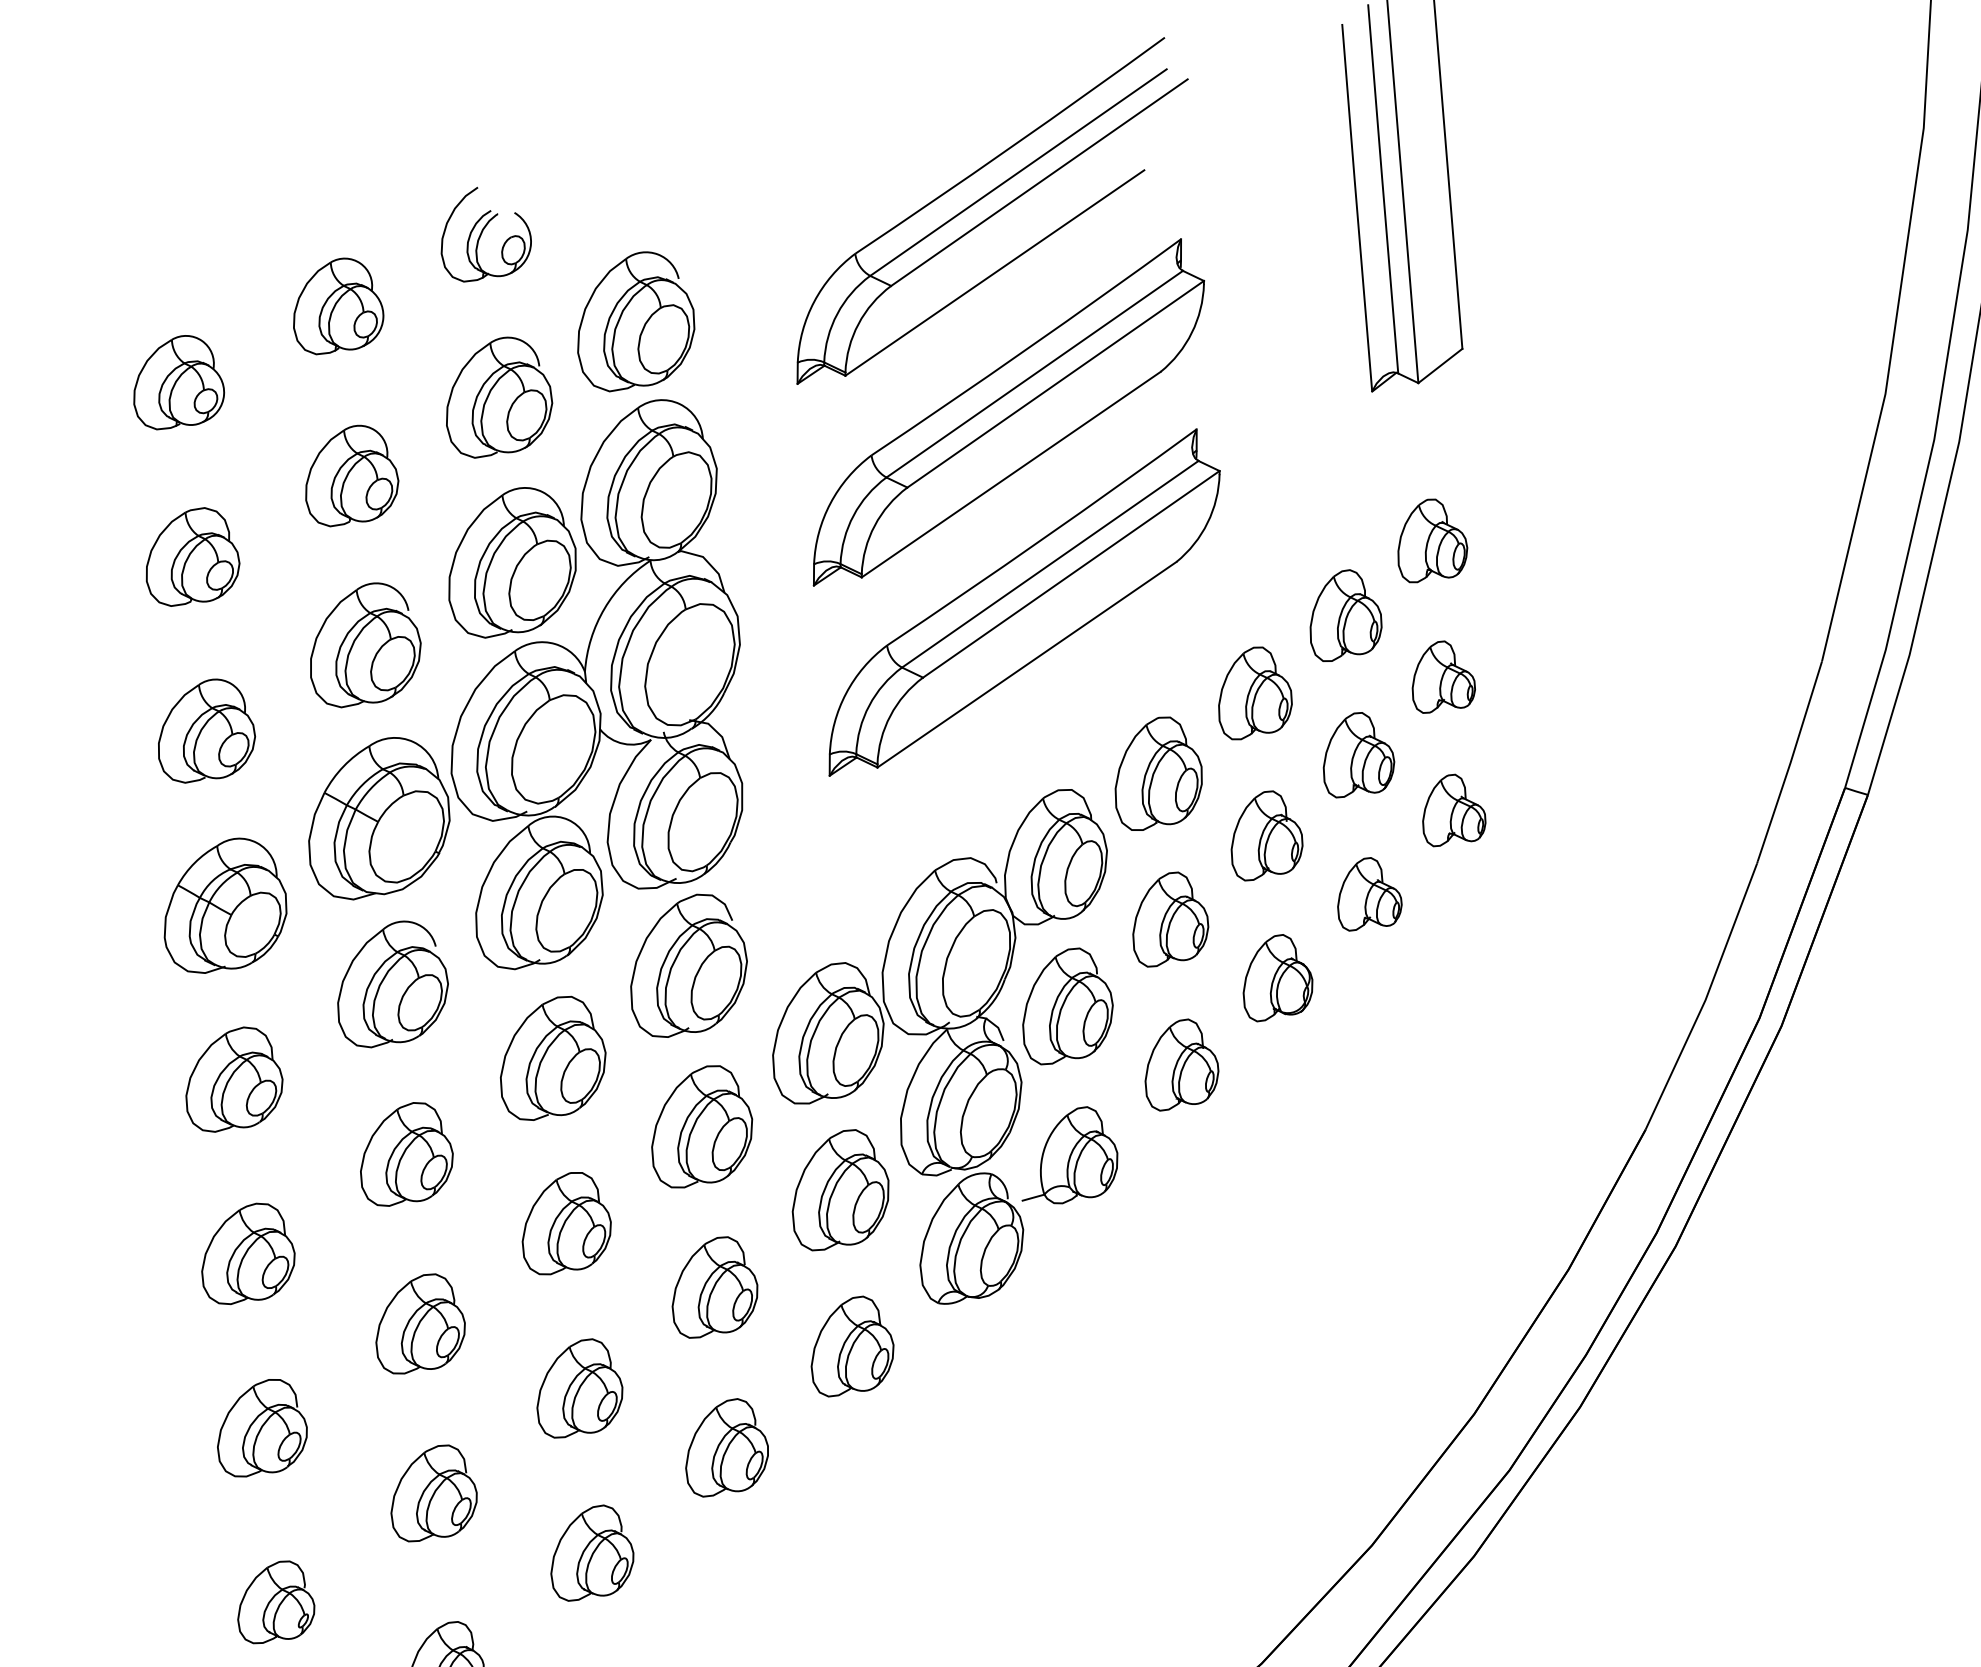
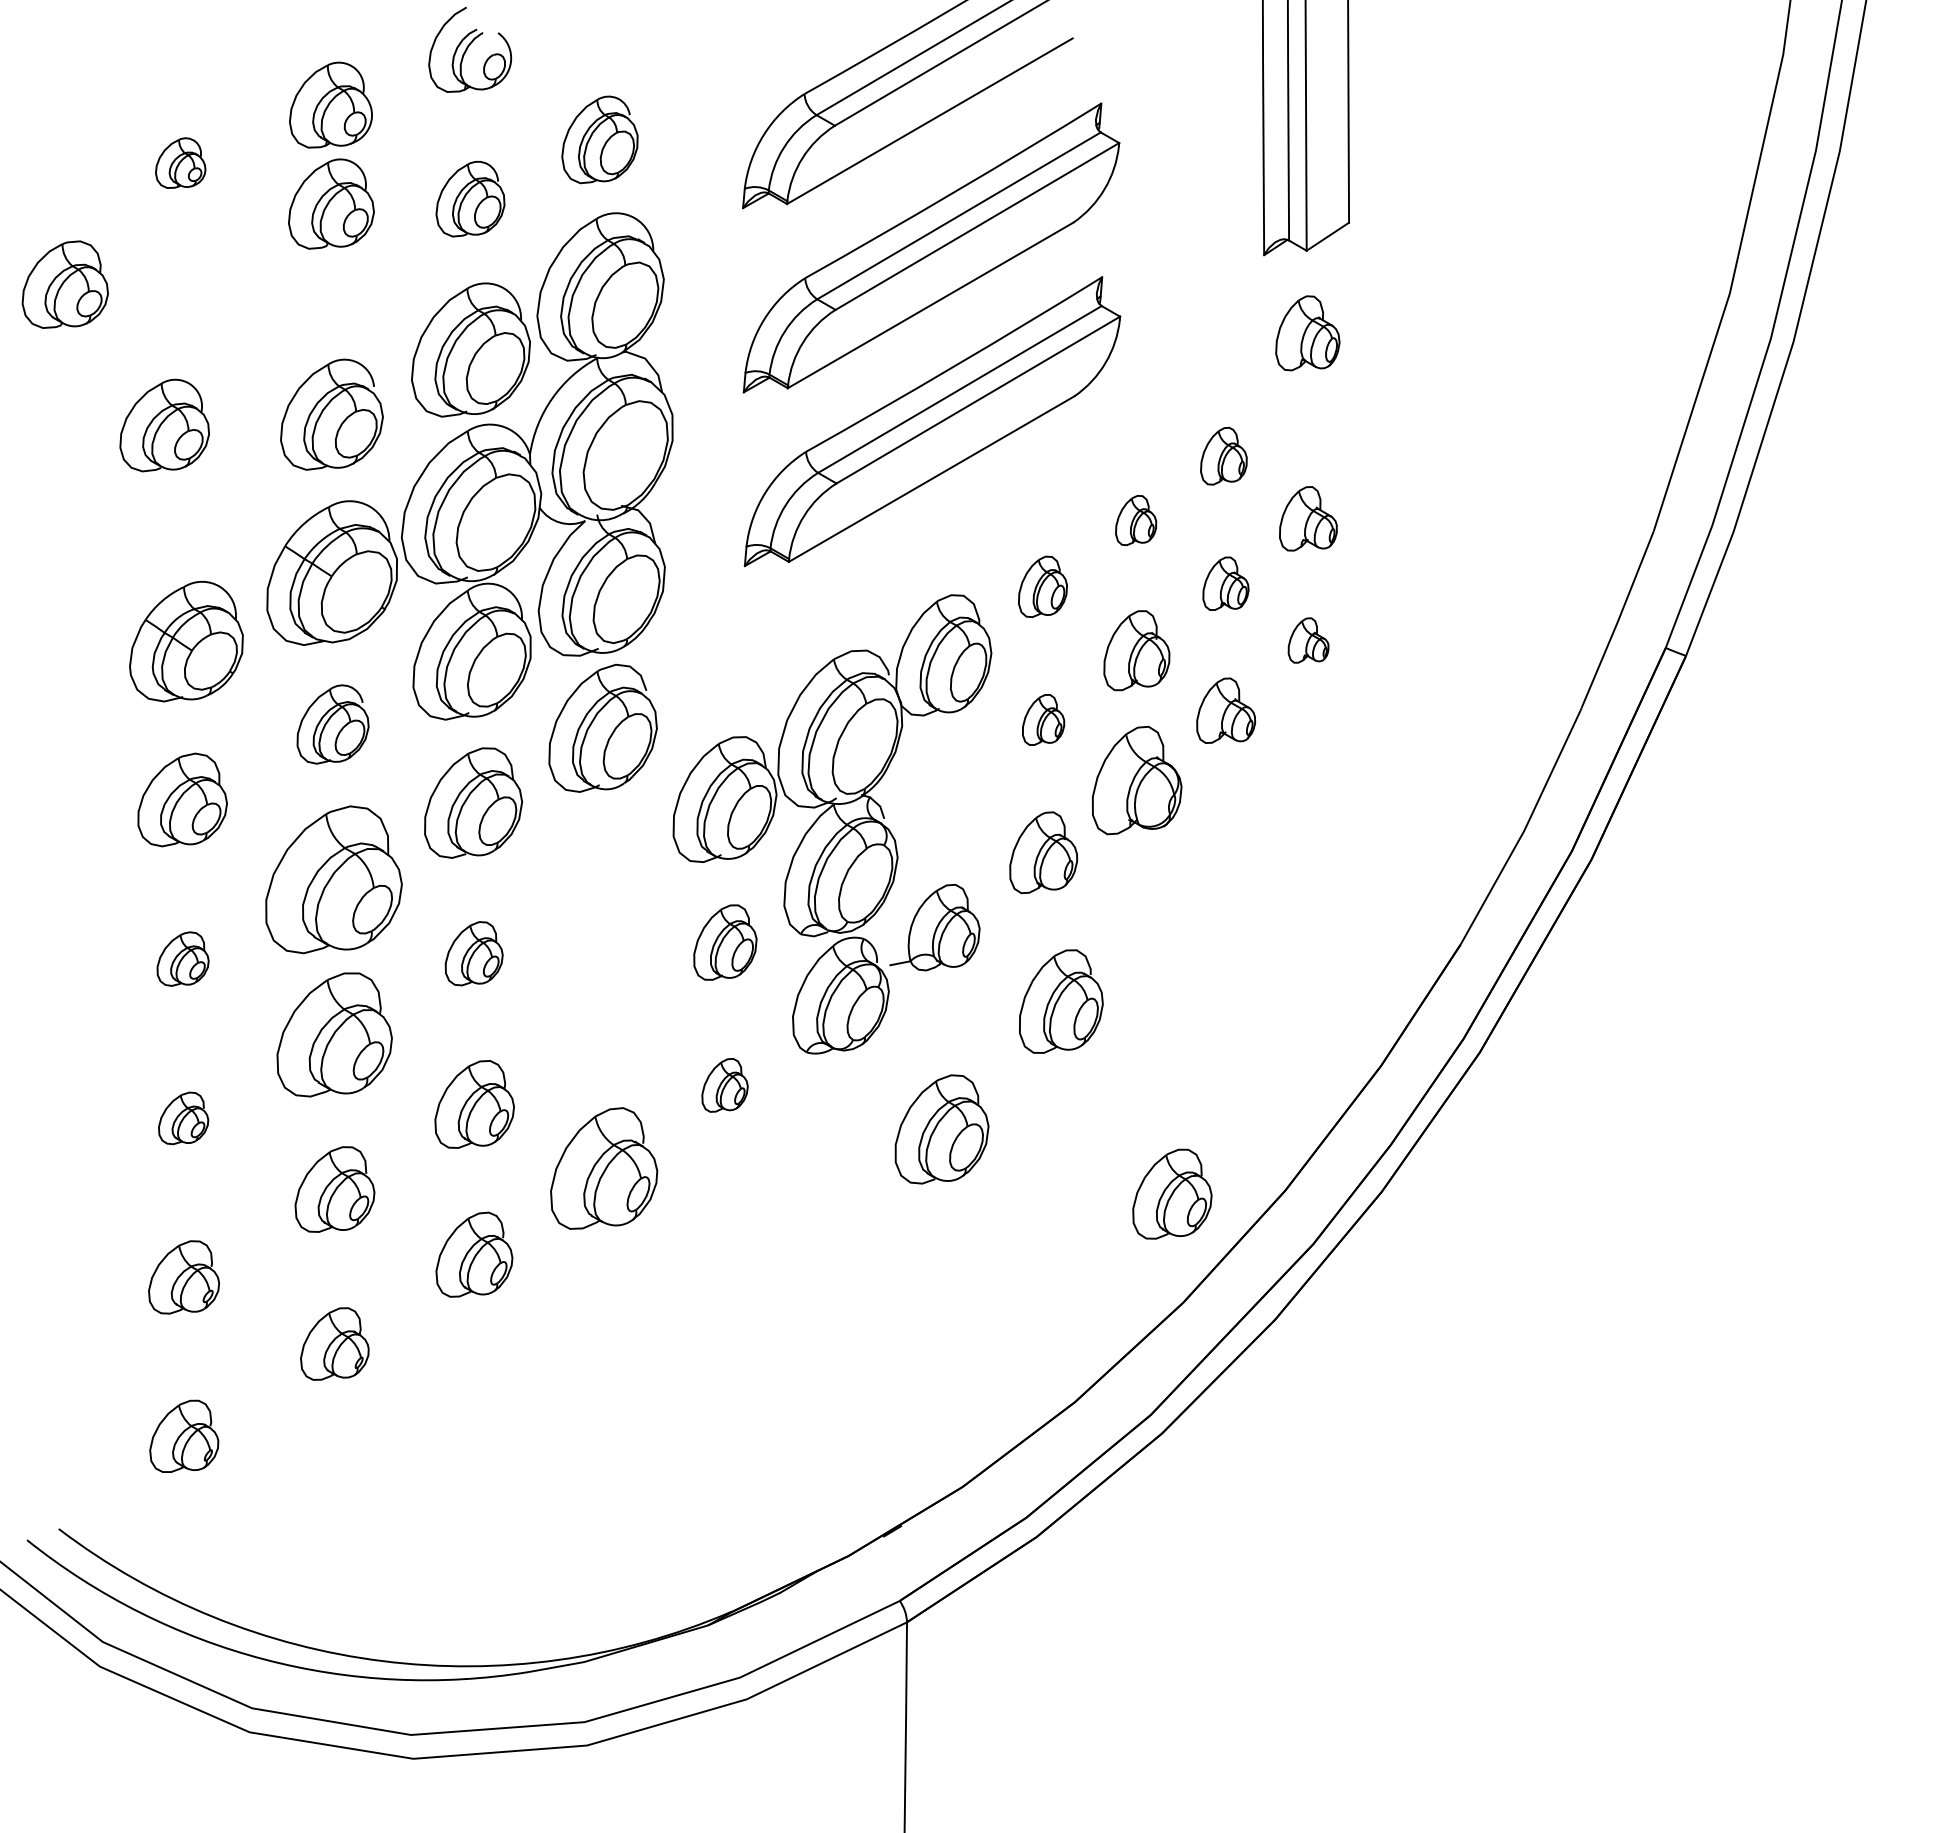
part: (634, 320) -> (599, 139), size x0.7
part: (177, 381) -> (180, 162), size x0.6
part: (498, 396) -> (470, 198), size x0.7
part: (351, 474) -> (331, 203), moved
part: (1431, 540) -> (1307, 333), moved
part: (191, 556) -> (64, 284), moved
part: (1344, 614) -> (1223, 455), size x0.7
part: (1253, 692) -> (1135, 520), size x0.6
part: (205, 730) -> (164, 425), moved
part: (1357, 754) -> (1225, 583), size x0.7
part: (1157, 773) -> (1042, 586), size x0.6
part: (1453, 809) -> (1308, 640), size x0.7
part: (1169, 918) -> (1043, 719), size x0.6
part: (1276, 977) -> (1136, 780), size x1.4
part: (391, 984) -> (332, 724), size x0.7
part: (1067, 1005) -> (1061, 1001), moved
part: (700, 1126) -> (941, 1129), moved
part: (405, 1153) -> (333, 879), size x1.6
part: (840, 1189) -> (725, 942), size x0.7
part: (565, 1222) -> (473, 953), size x0.7
part: (246, 1252) -> (182, 958), size x0.6
part: (714, 1286) -> (1172, 1193), moved
part: (419, 1323) -> (334, 1034), size x1.4
part: (851, 1346) -> (724, 1085), size x0.6
part: (261, 1428) -> (183, 1118), size x0.6
part: (725, 1447) -> (603, 1168), size x1.4

